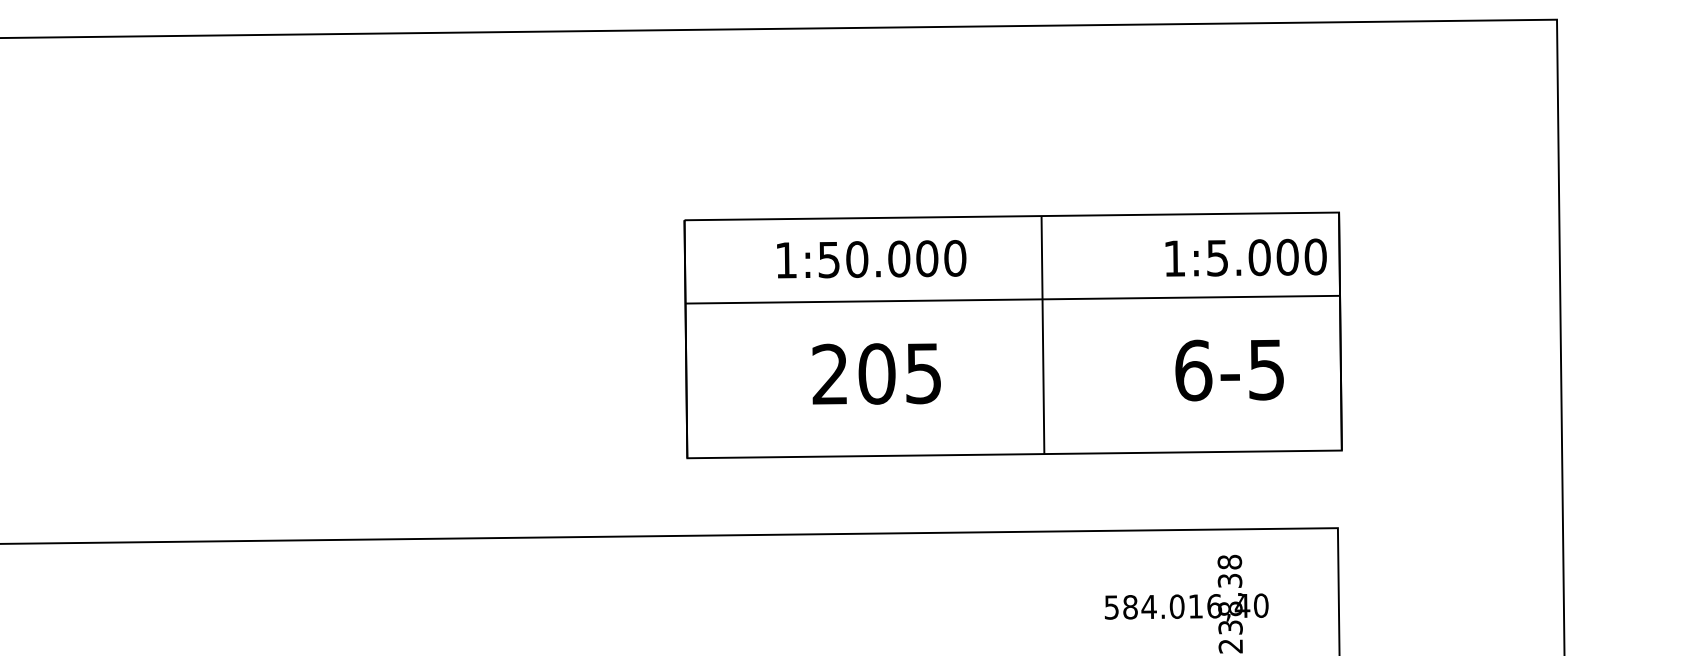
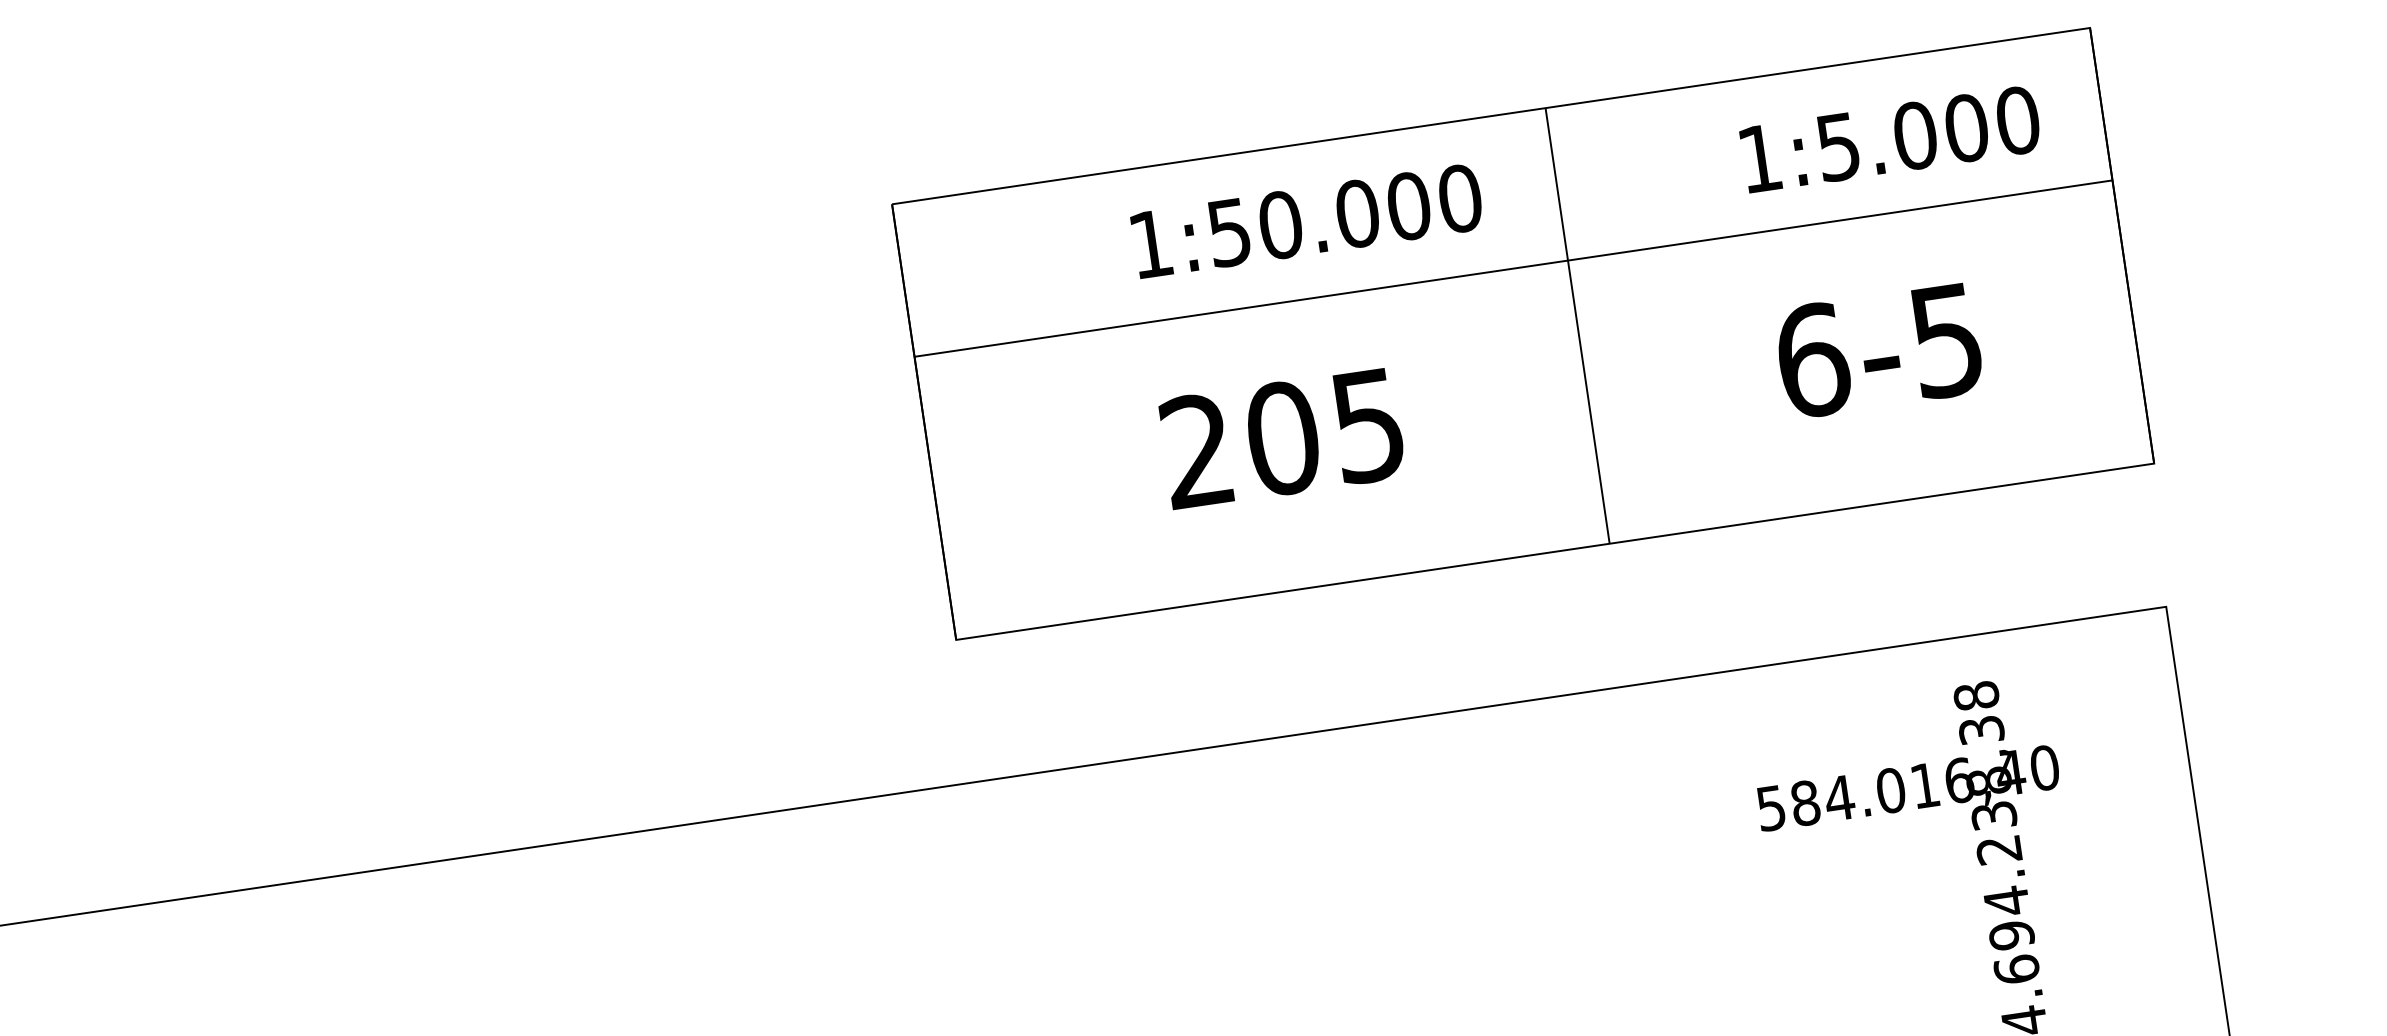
text: (1245, 257) -> (1889, 139), moved
text: (871, 259) -> (1306, 221), moved
text: (1229, 370) -> (1878, 351), moved

